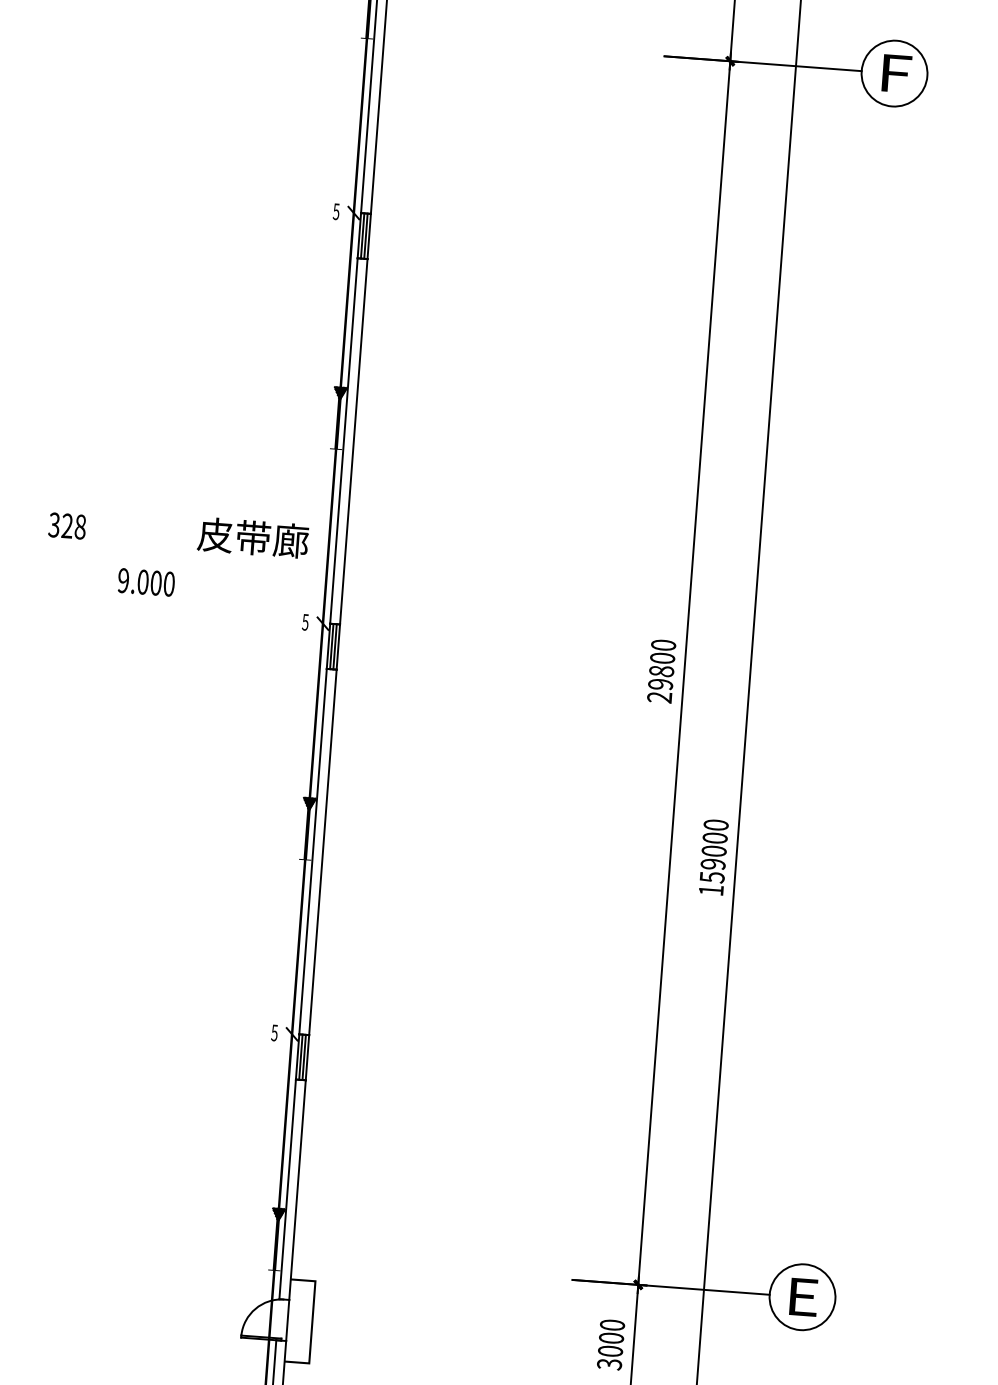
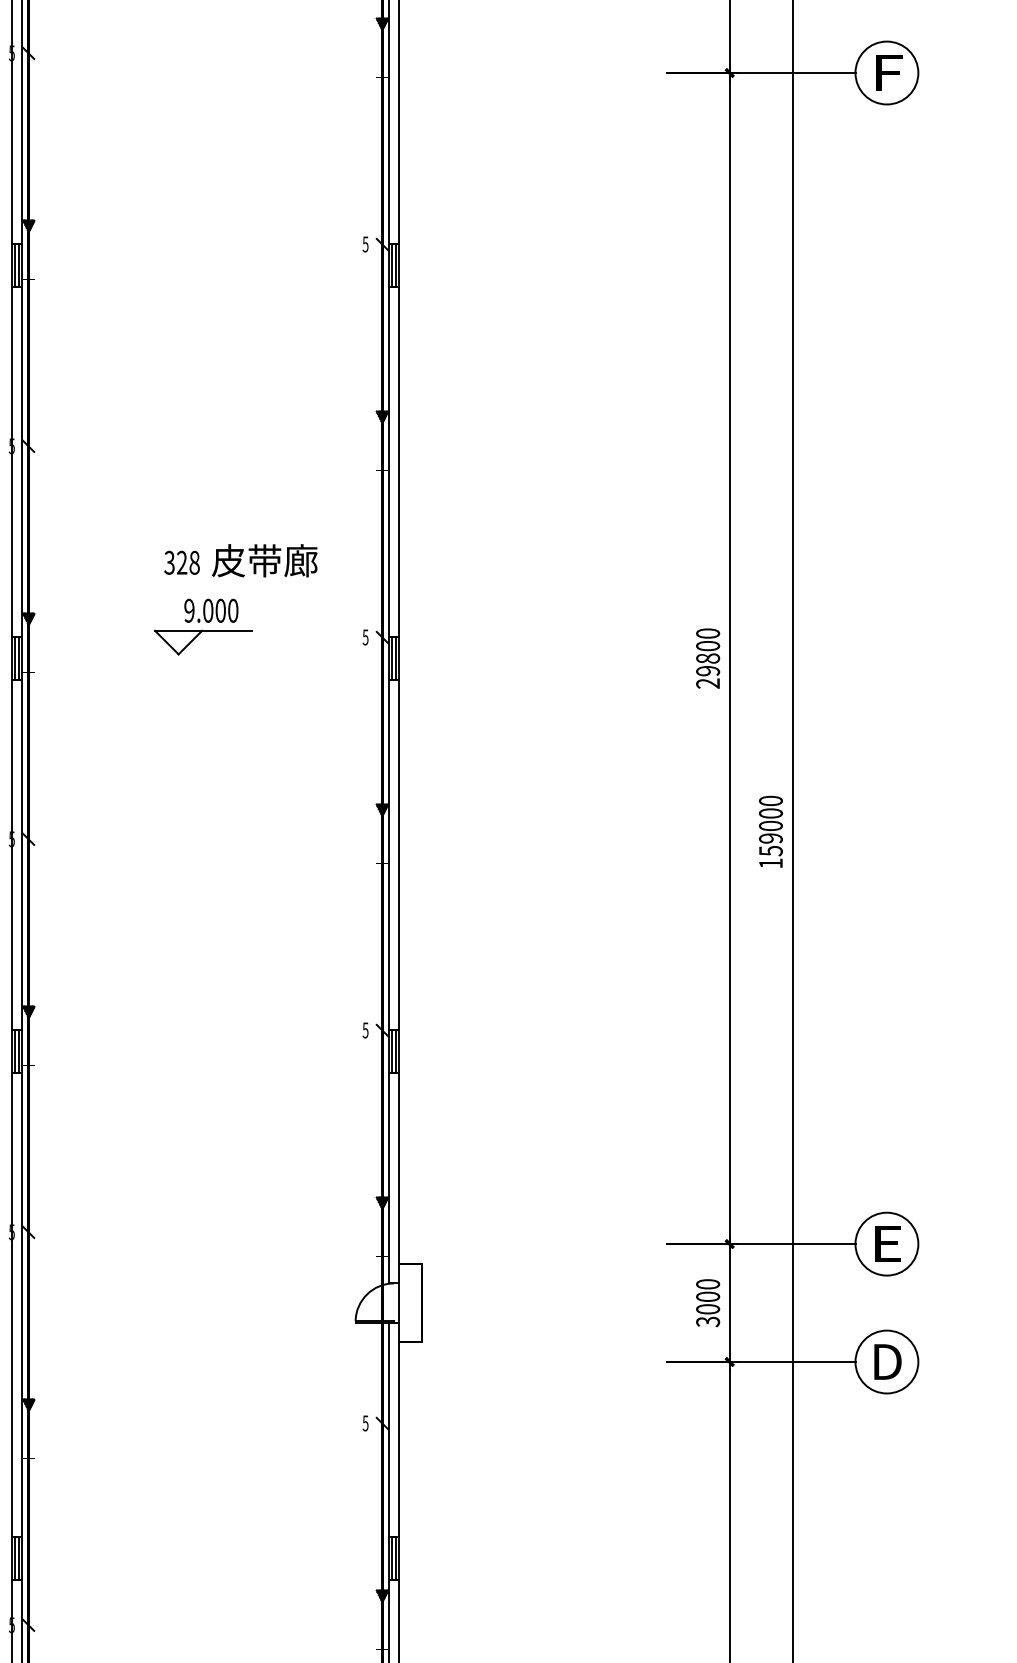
text: (66, 525) -> (181, 562), moved
text: (252, 537) -> (264, 560), moved
part: (129, 608) -> (197, 636), added

